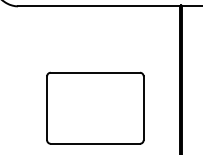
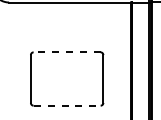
line: (95, 72) -> (67, 52), solid -> dashed
line: (95, 143) -> (67, 105), solid -> dashed

